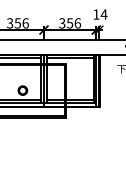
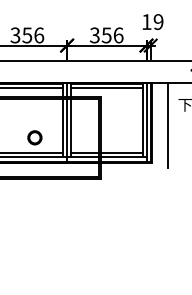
text: (103, 14) -> (157, 21), 14 -> 19
line: (110, 82) -> (168, 125), added

